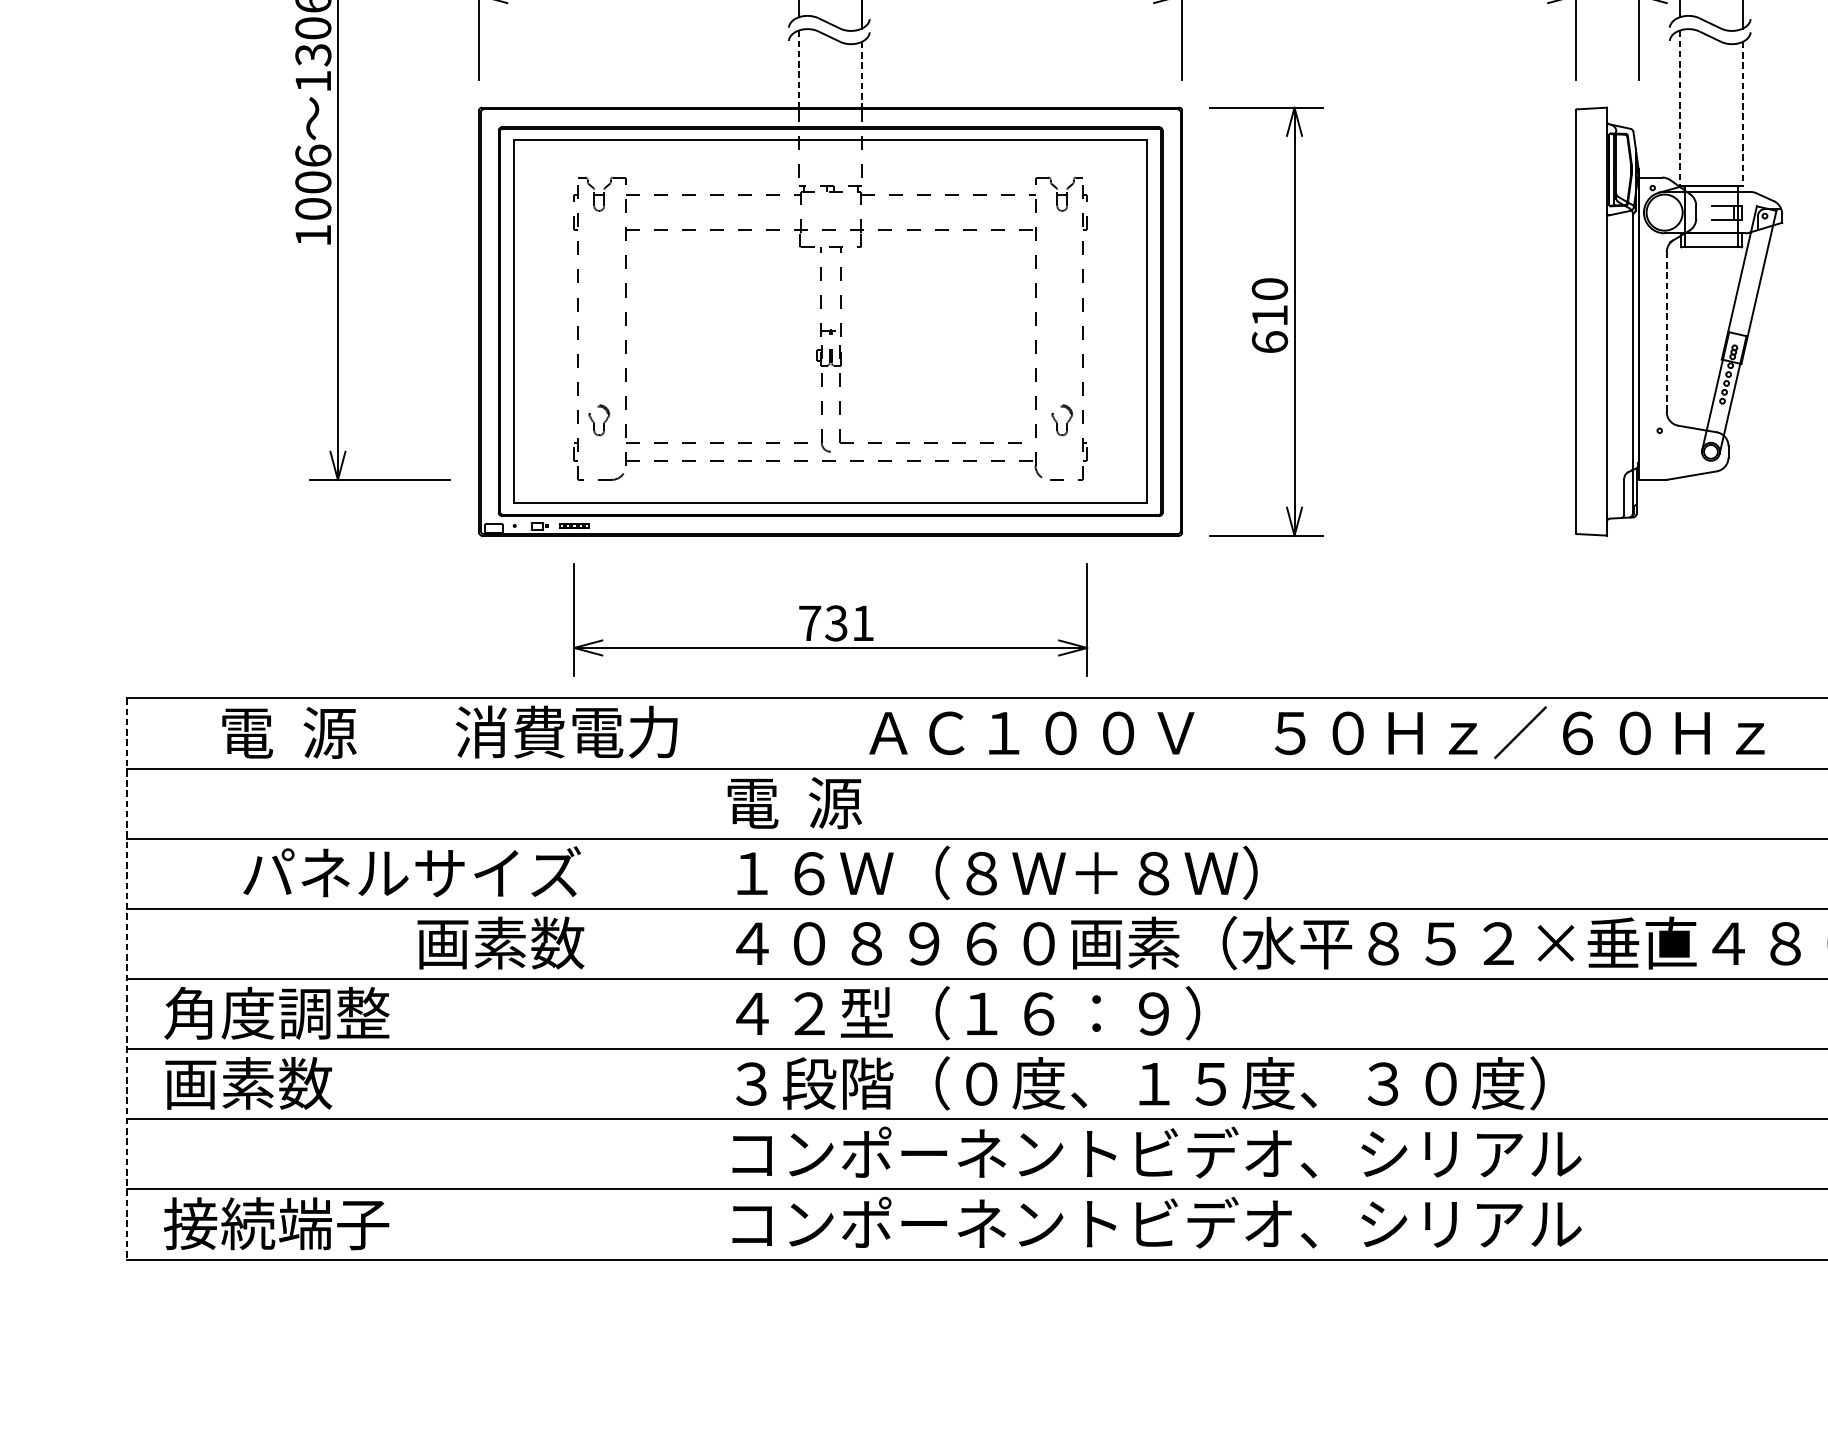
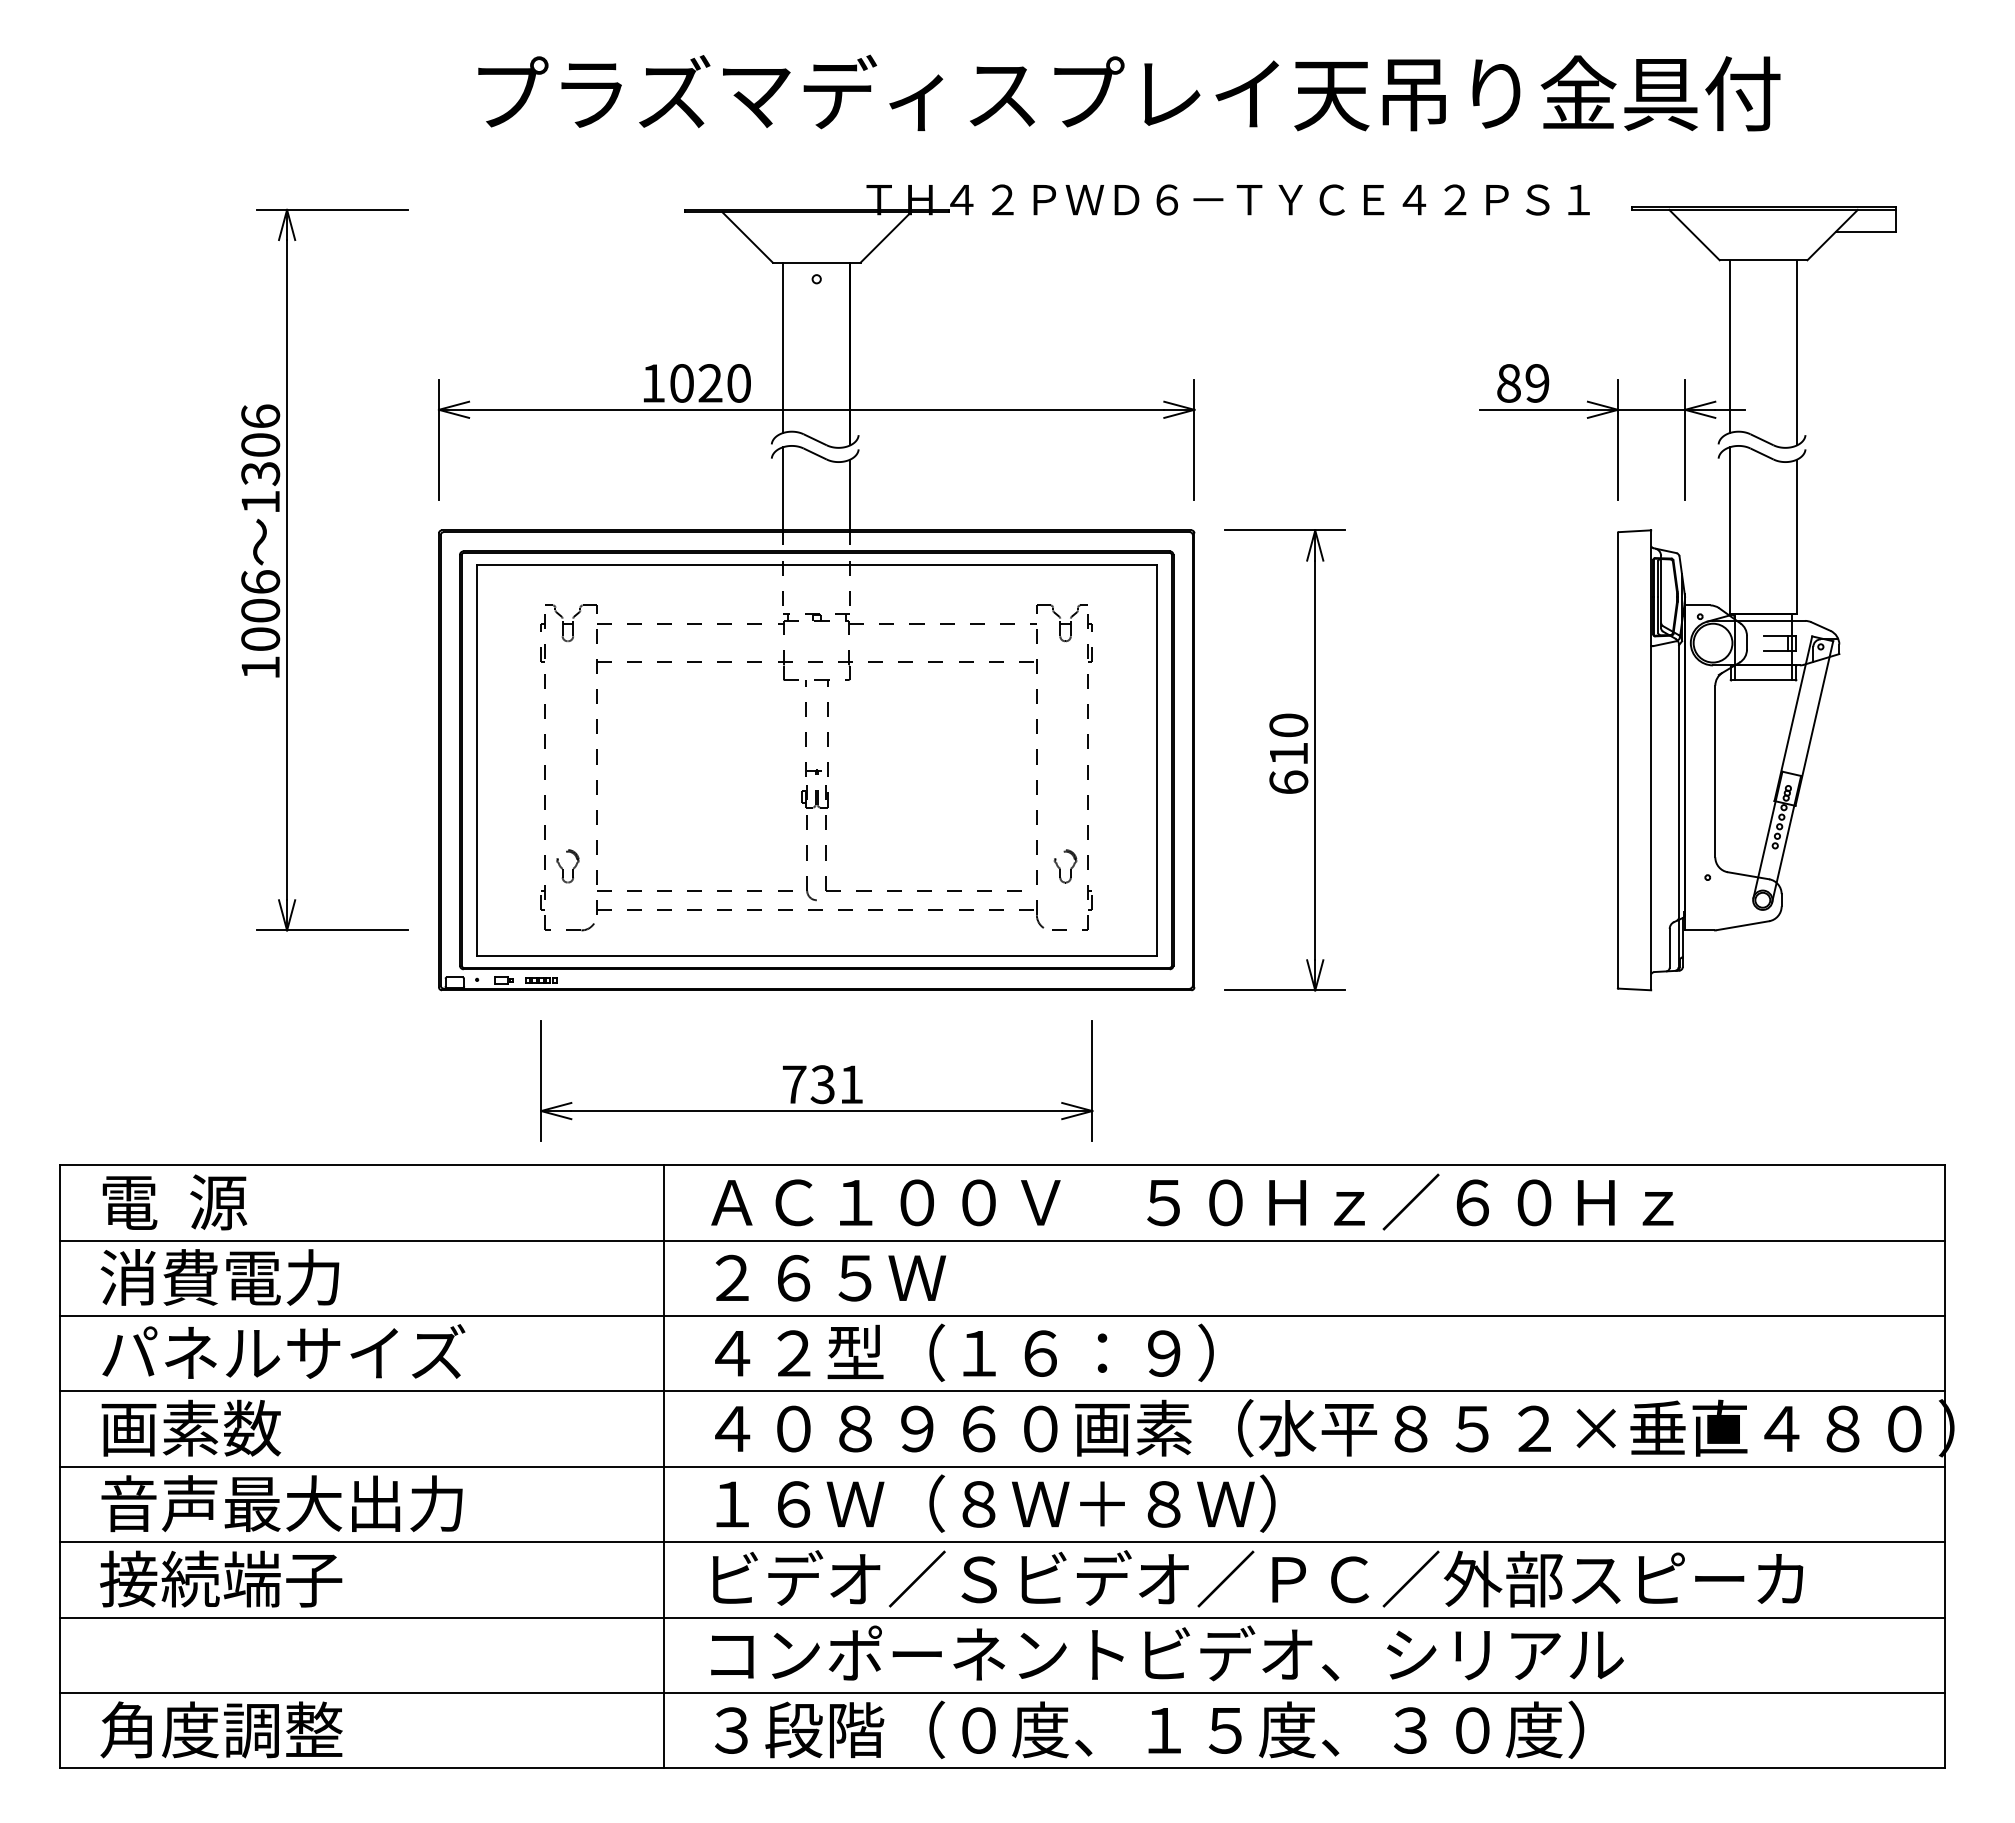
line: (799, 68) -> (783, 488), dashed -> solid
line: (862, 75) -> (850, 495), dashed -> solid
line: (1679, 108) -> (1729, 531), dashed -> solid
line: (1743, 114) -> (1797, 537), dashed -> solid
line: (1666, 332) -> (1715, 771), dashed -> solid
text: (566, 732) -> (219, 1277), moved
text: (1317, 732) -> (1192, 1201), moved
text: (289, 733) -> (174, 1202), moved
text: (839, 802) -> (826, 1277), 電  源 -> ２６５Ｗ
text: (411, 871) -> (283, 1351), moved
text: (997, 872) -> (995, 1352), １６Ｗ（８Ｗ＋８Ｗ） -> ４２型（１６：９）
text: (501, 942) -> (191, 1427), moved
line: (127, 978) -> (60, 1466), dashed -> solid
line: (688, 978) -> (663, 1466), added
text: (332, 1013) -> (281, 1503), 角度調整 -> 音声最大出力
text: (997, 1013) -> (995, 1503), ４２型（１６：９） -> １６Ｗ（８Ｗ＋８Ｗ）
text: (276, 1082) -> (221, 1578), 画素数 -> 接続端子
text: (1241, 1082) -> (1258, 1578), ３段階（０度、１５度、３０度） -> ビデオ／Ｓビデオ／ＰＣ／外部スピーカ
text: (276, 1223) -> (221, 1729), 接続端子 -> 角度調整
text: (1157, 1223) -> (1167, 1729), コンポーネントビデオ、シリアル -> ３段階（０度、１５度、３０度）

